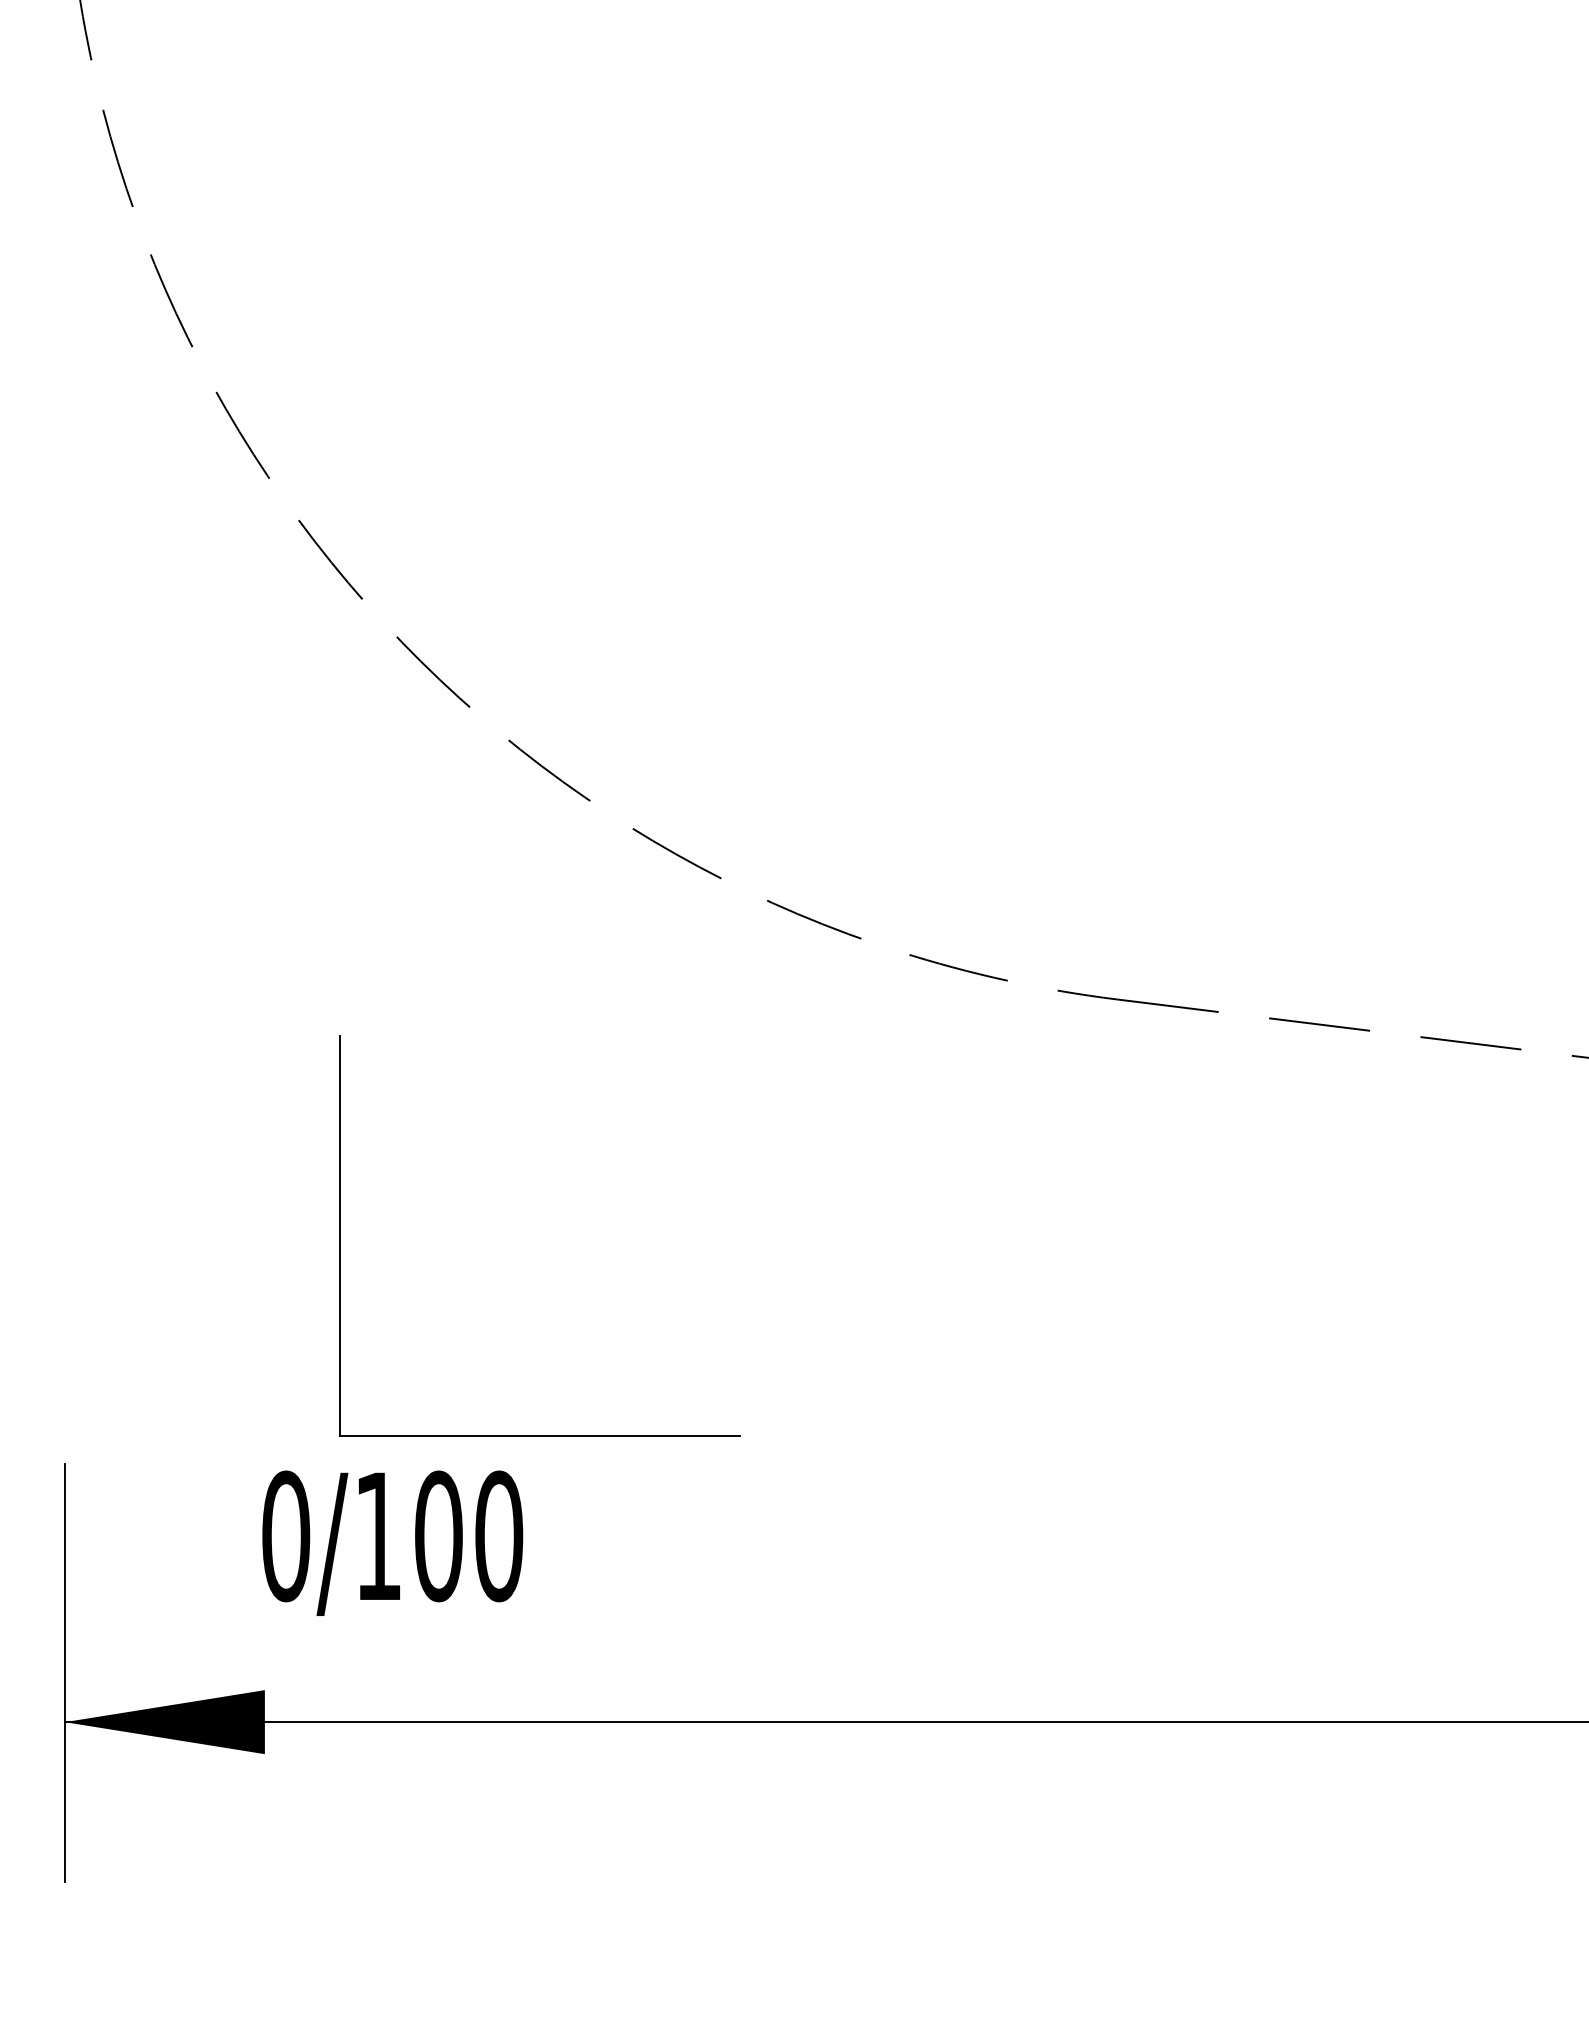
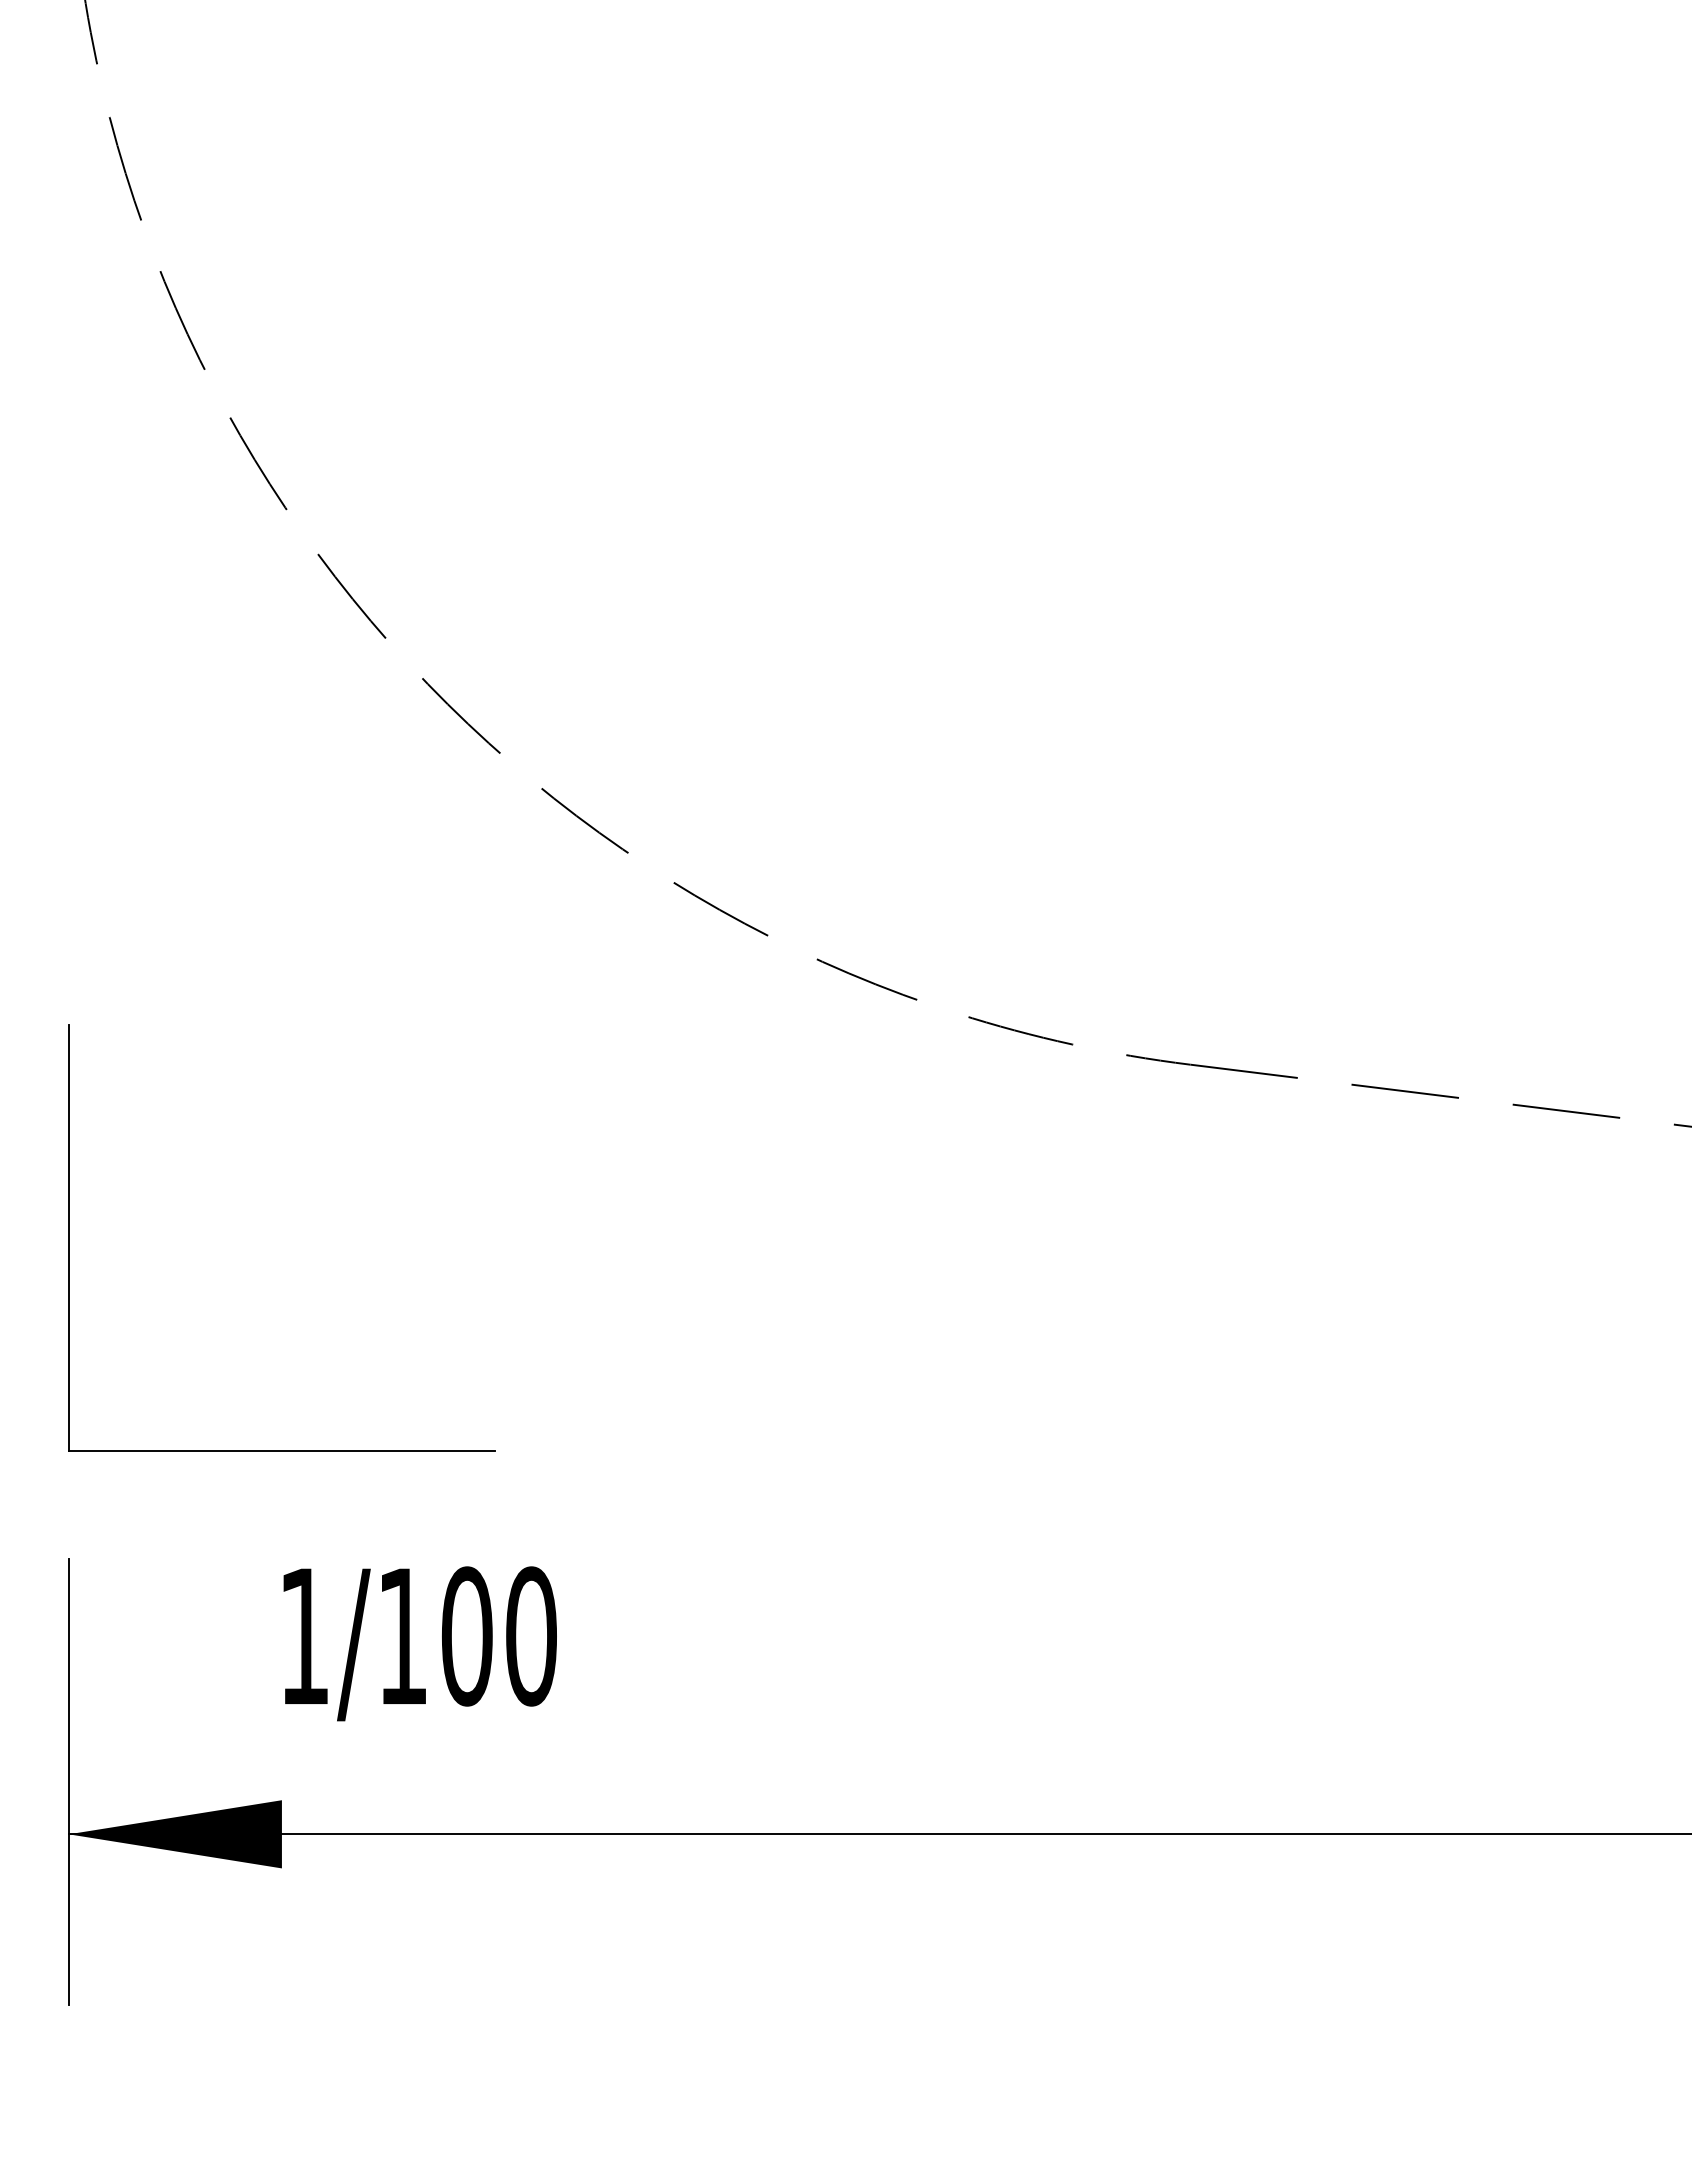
part: (340, 1235) -> (69, 1237), moved
text: (286, 1536) -> (304, 1636), 0/100 -> 1/100

